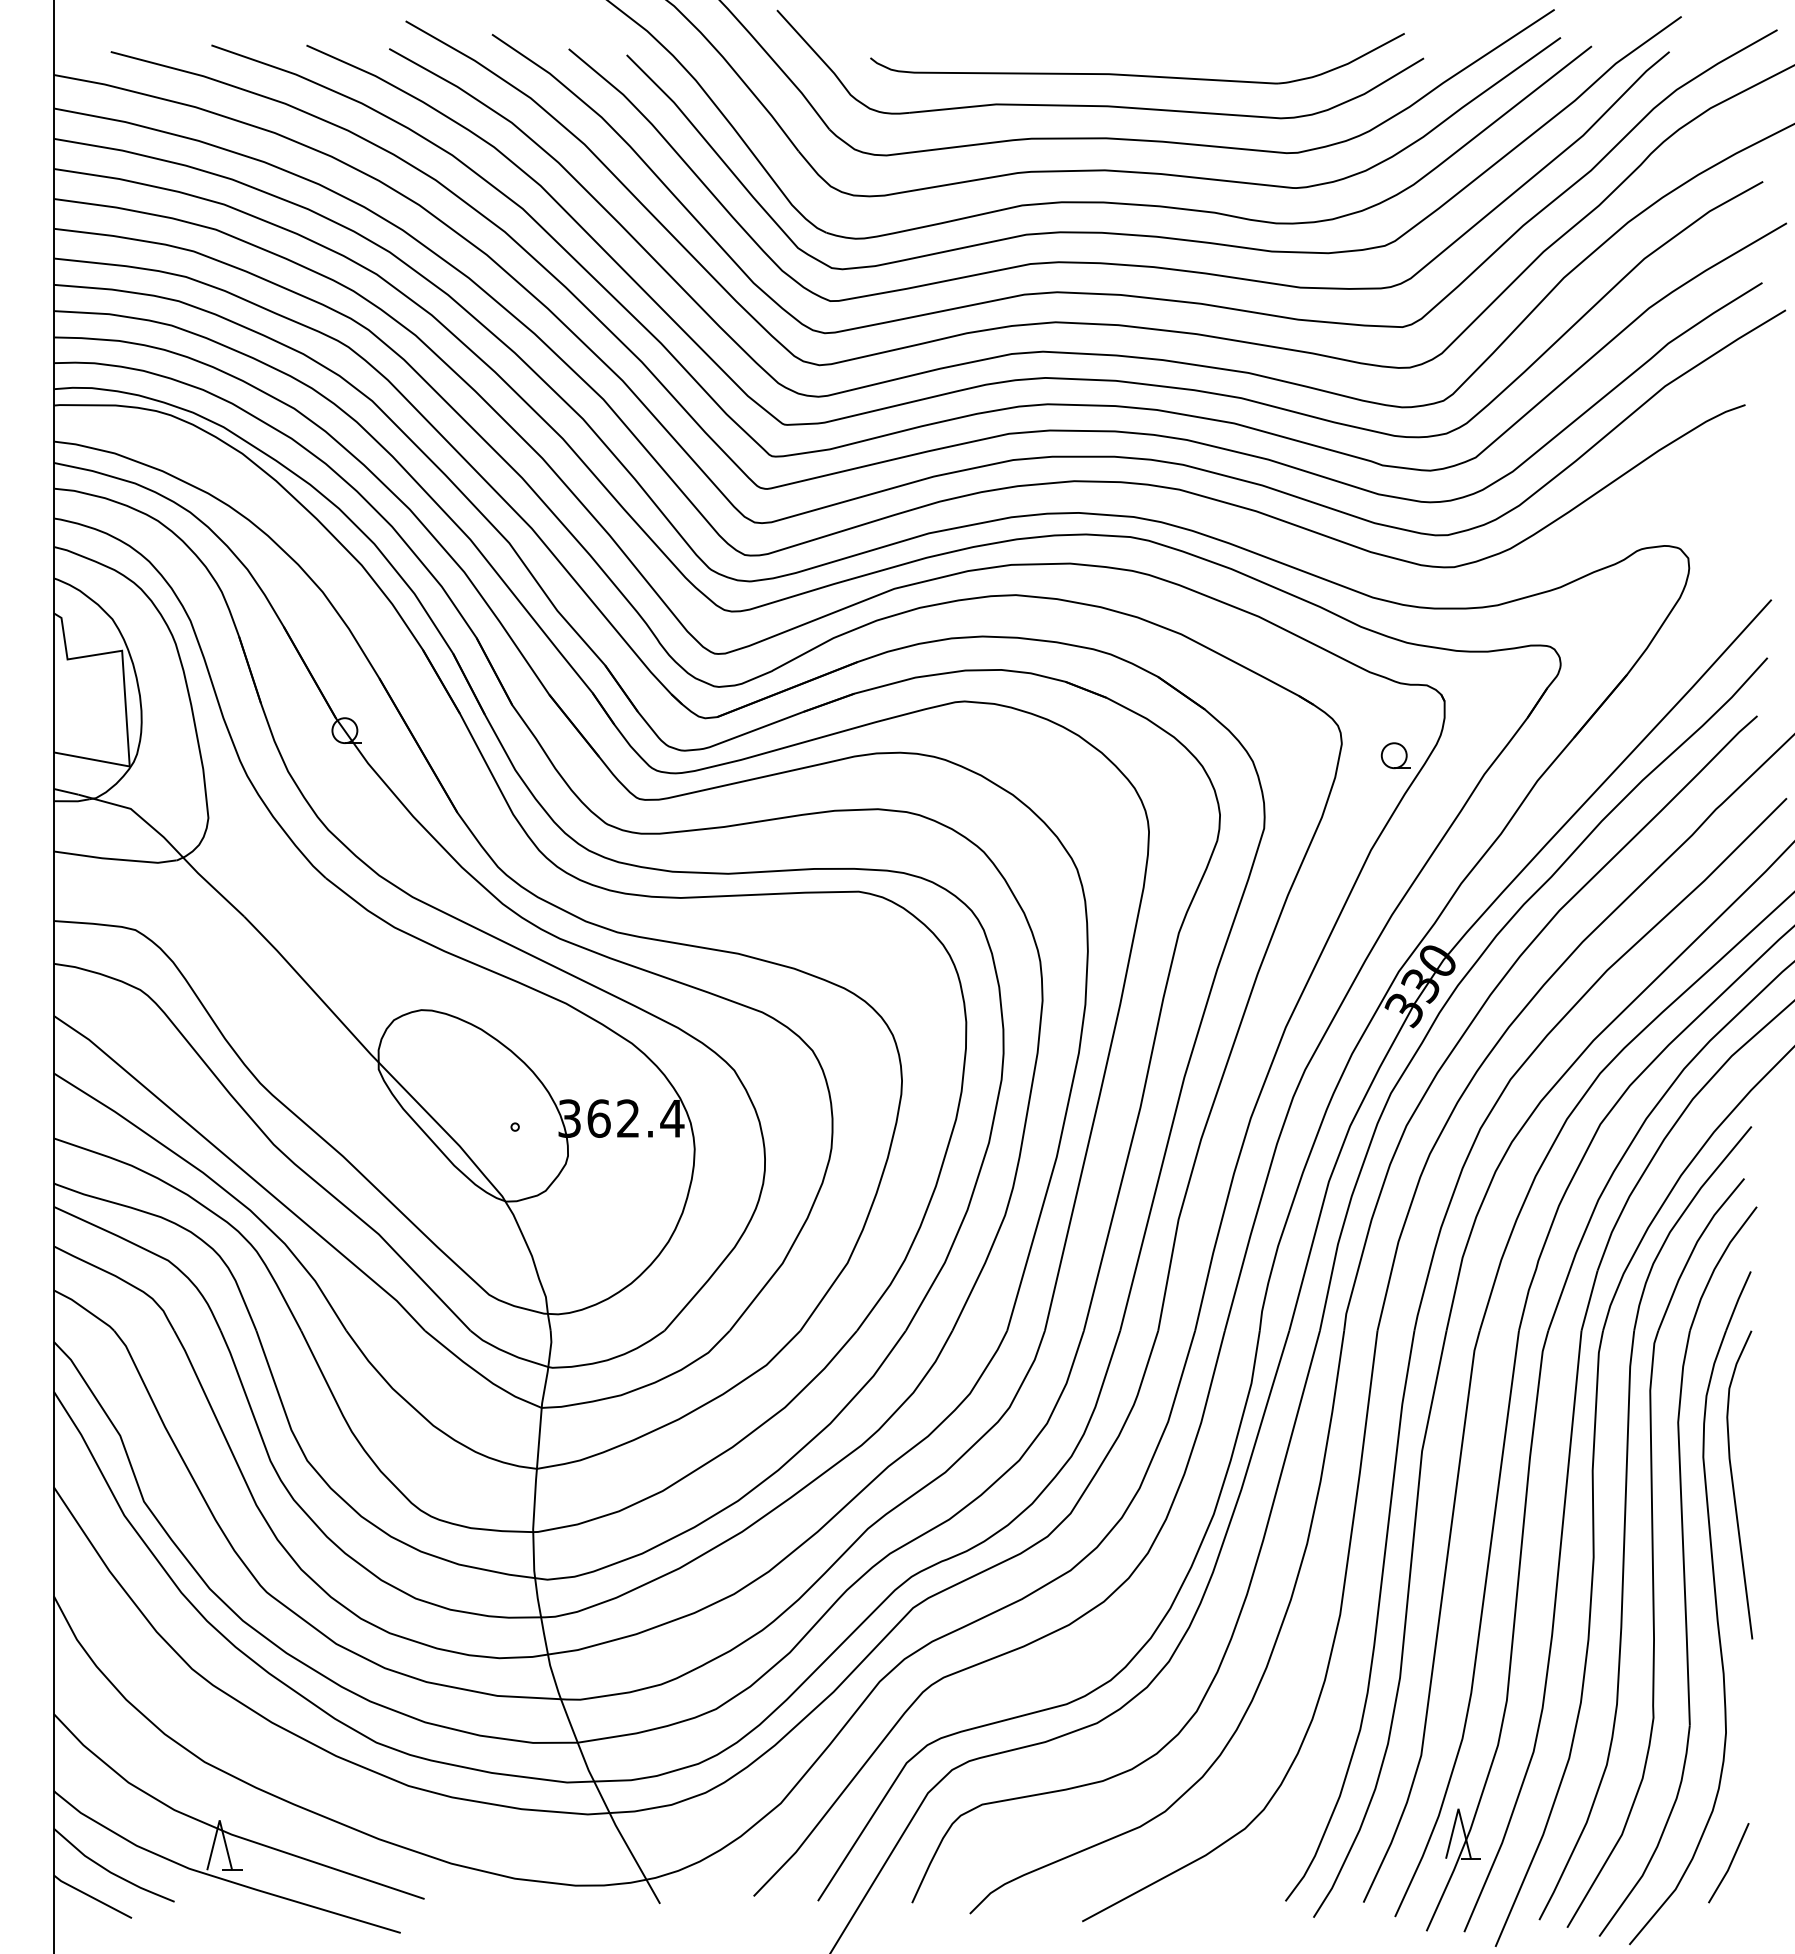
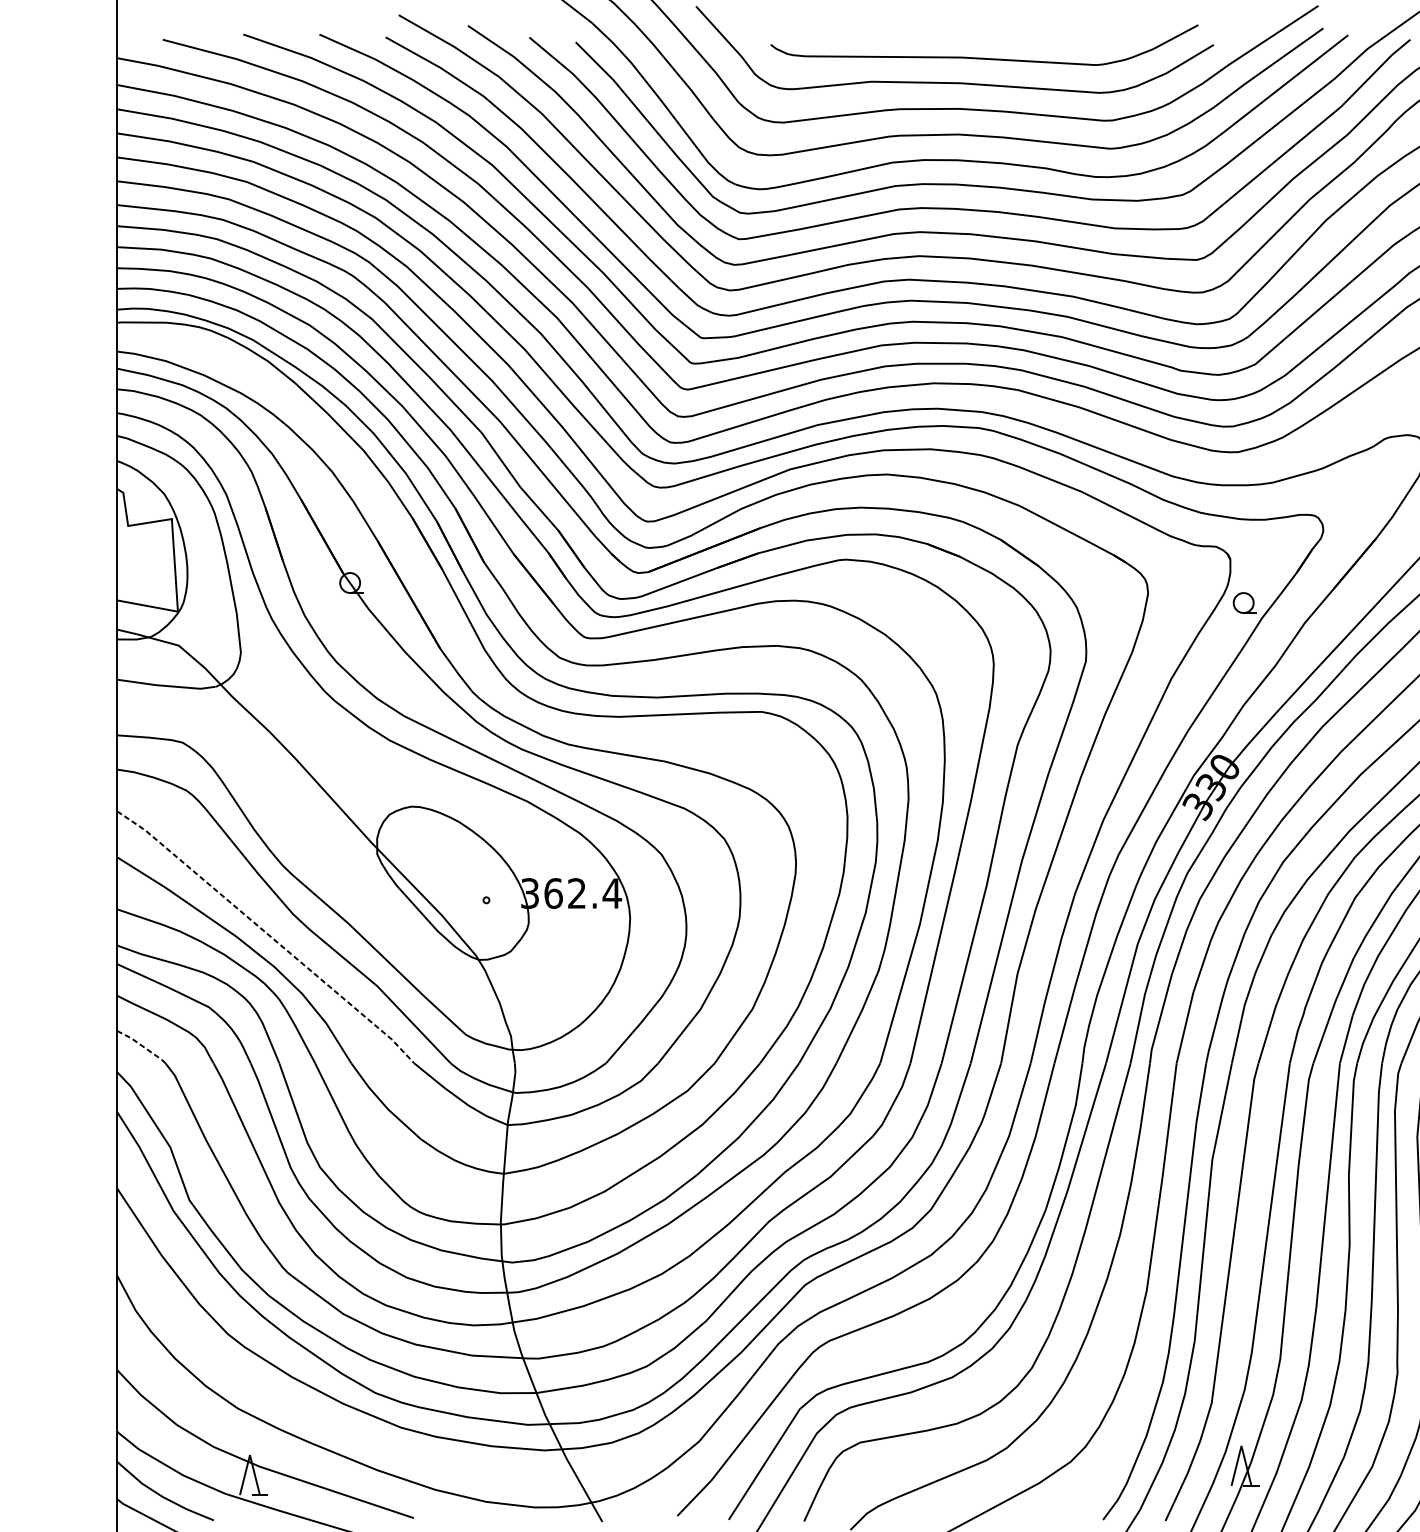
part: (1395, 755) -> (1244, 602), moved
line: (242, 1170) -> (268, 935), solid -> dashed
line: (84, 1308) -> (141, 1045), solid -> dashed

